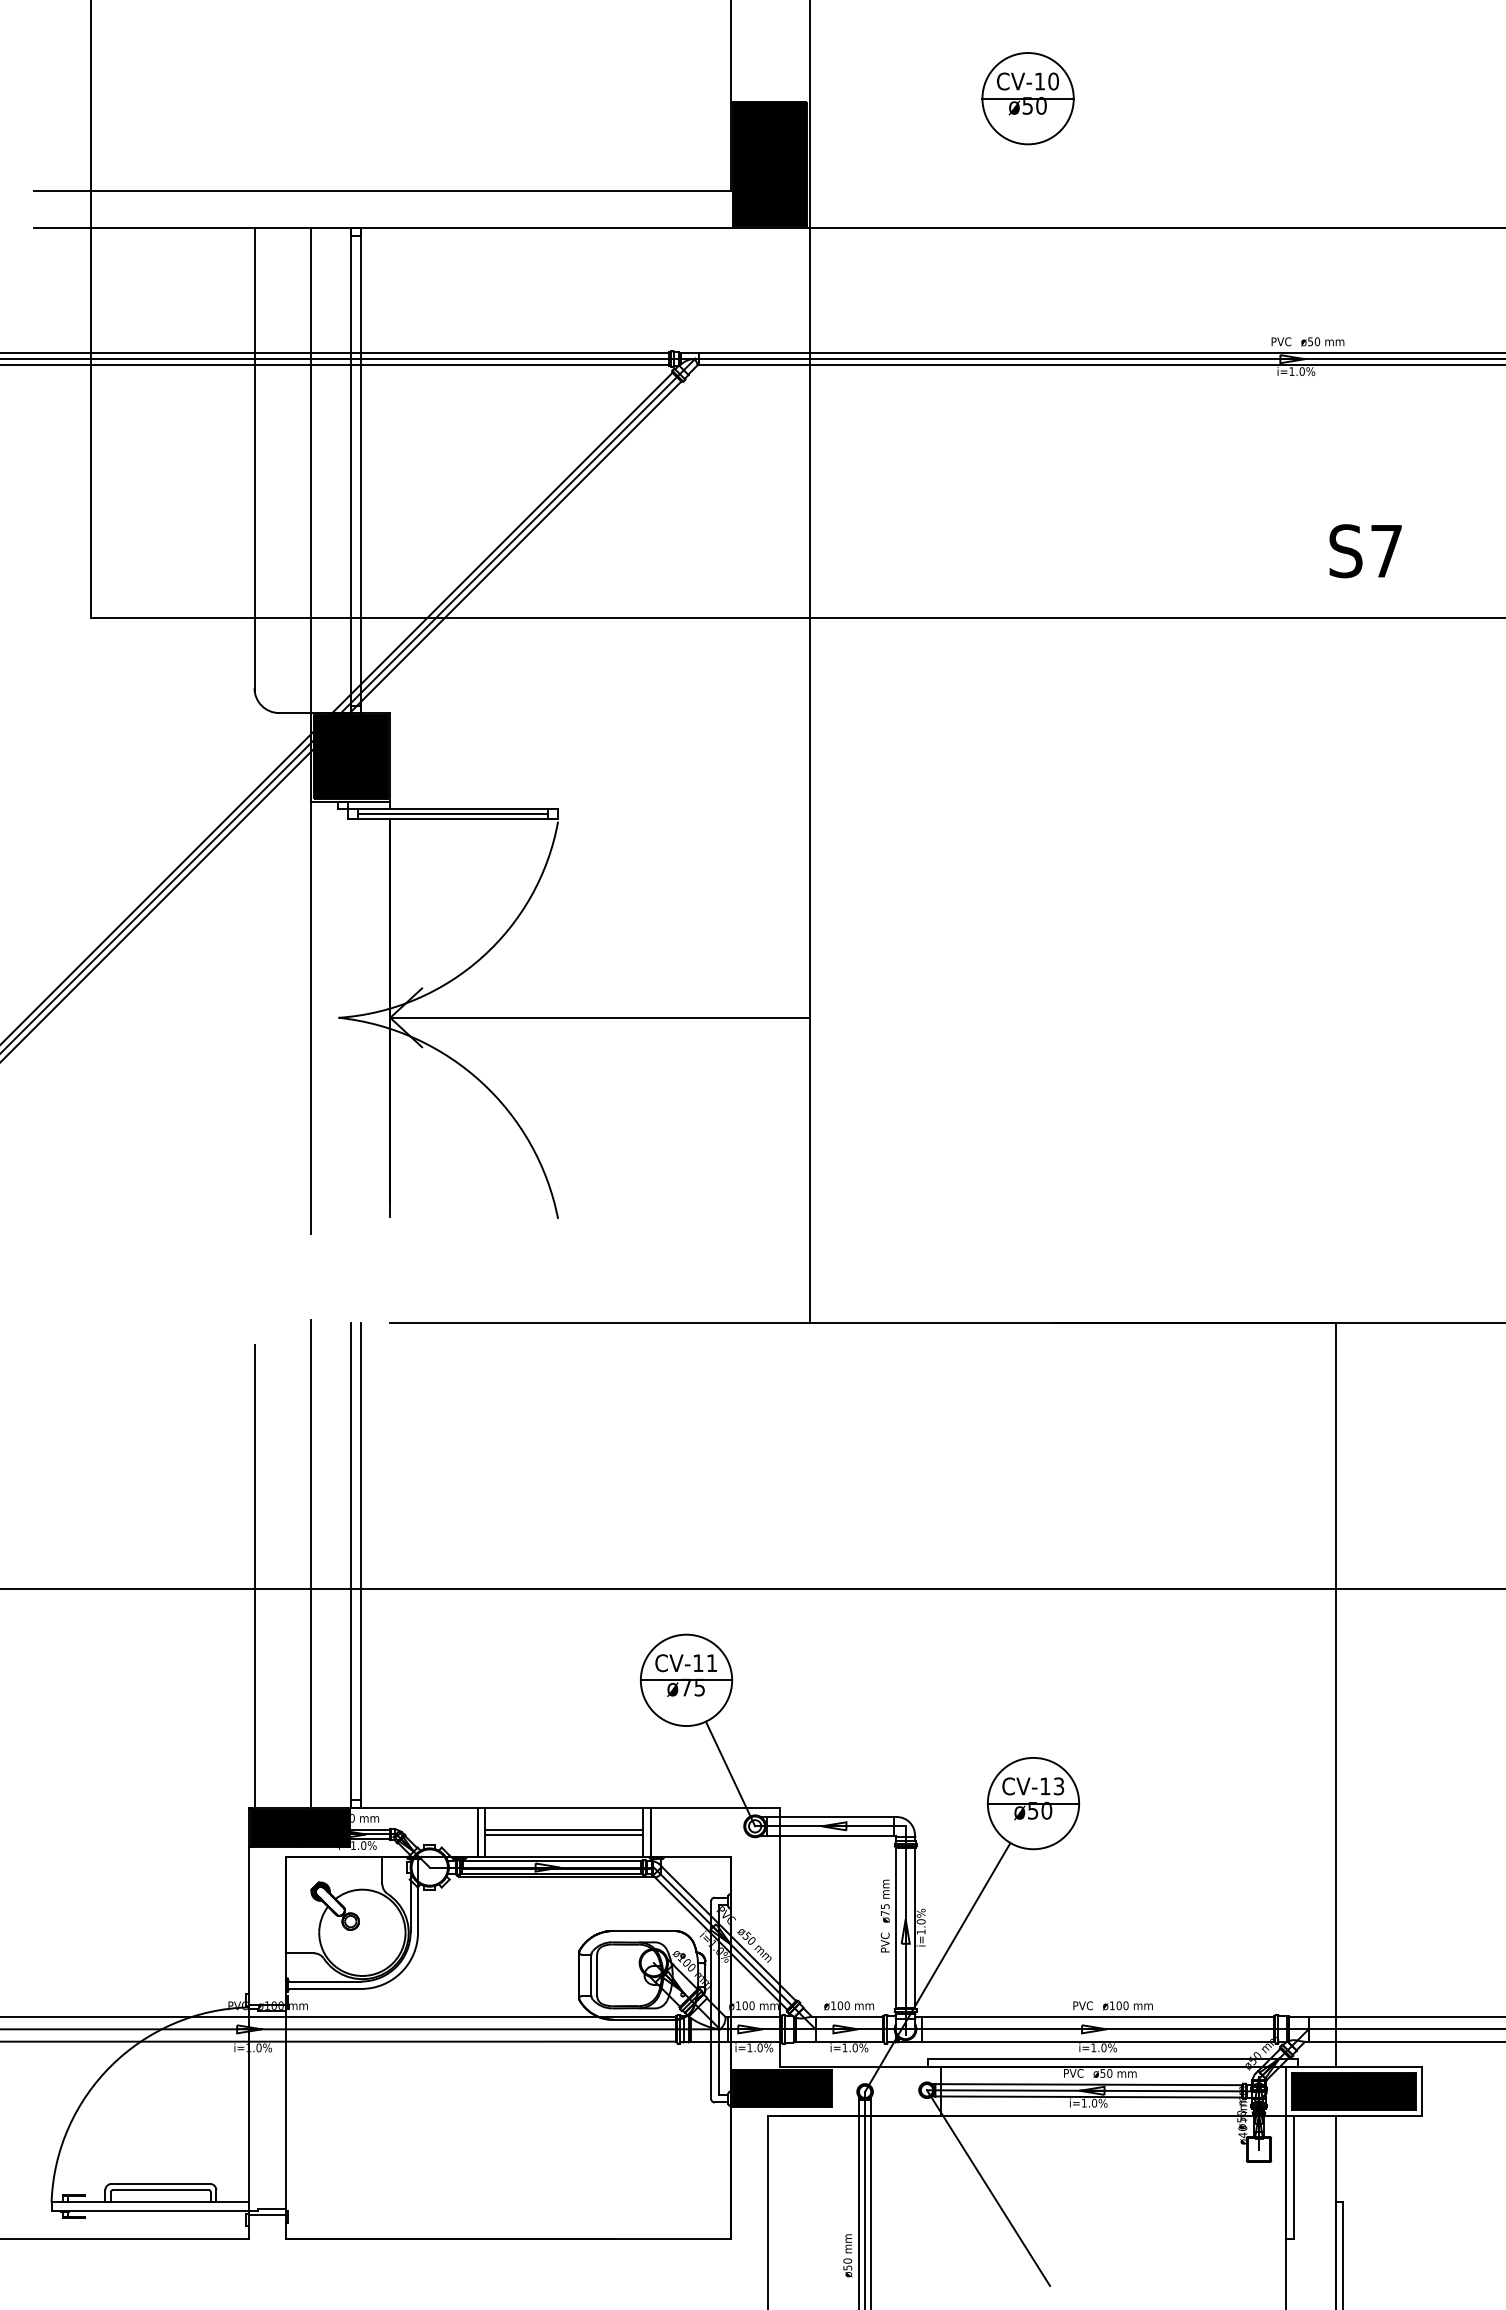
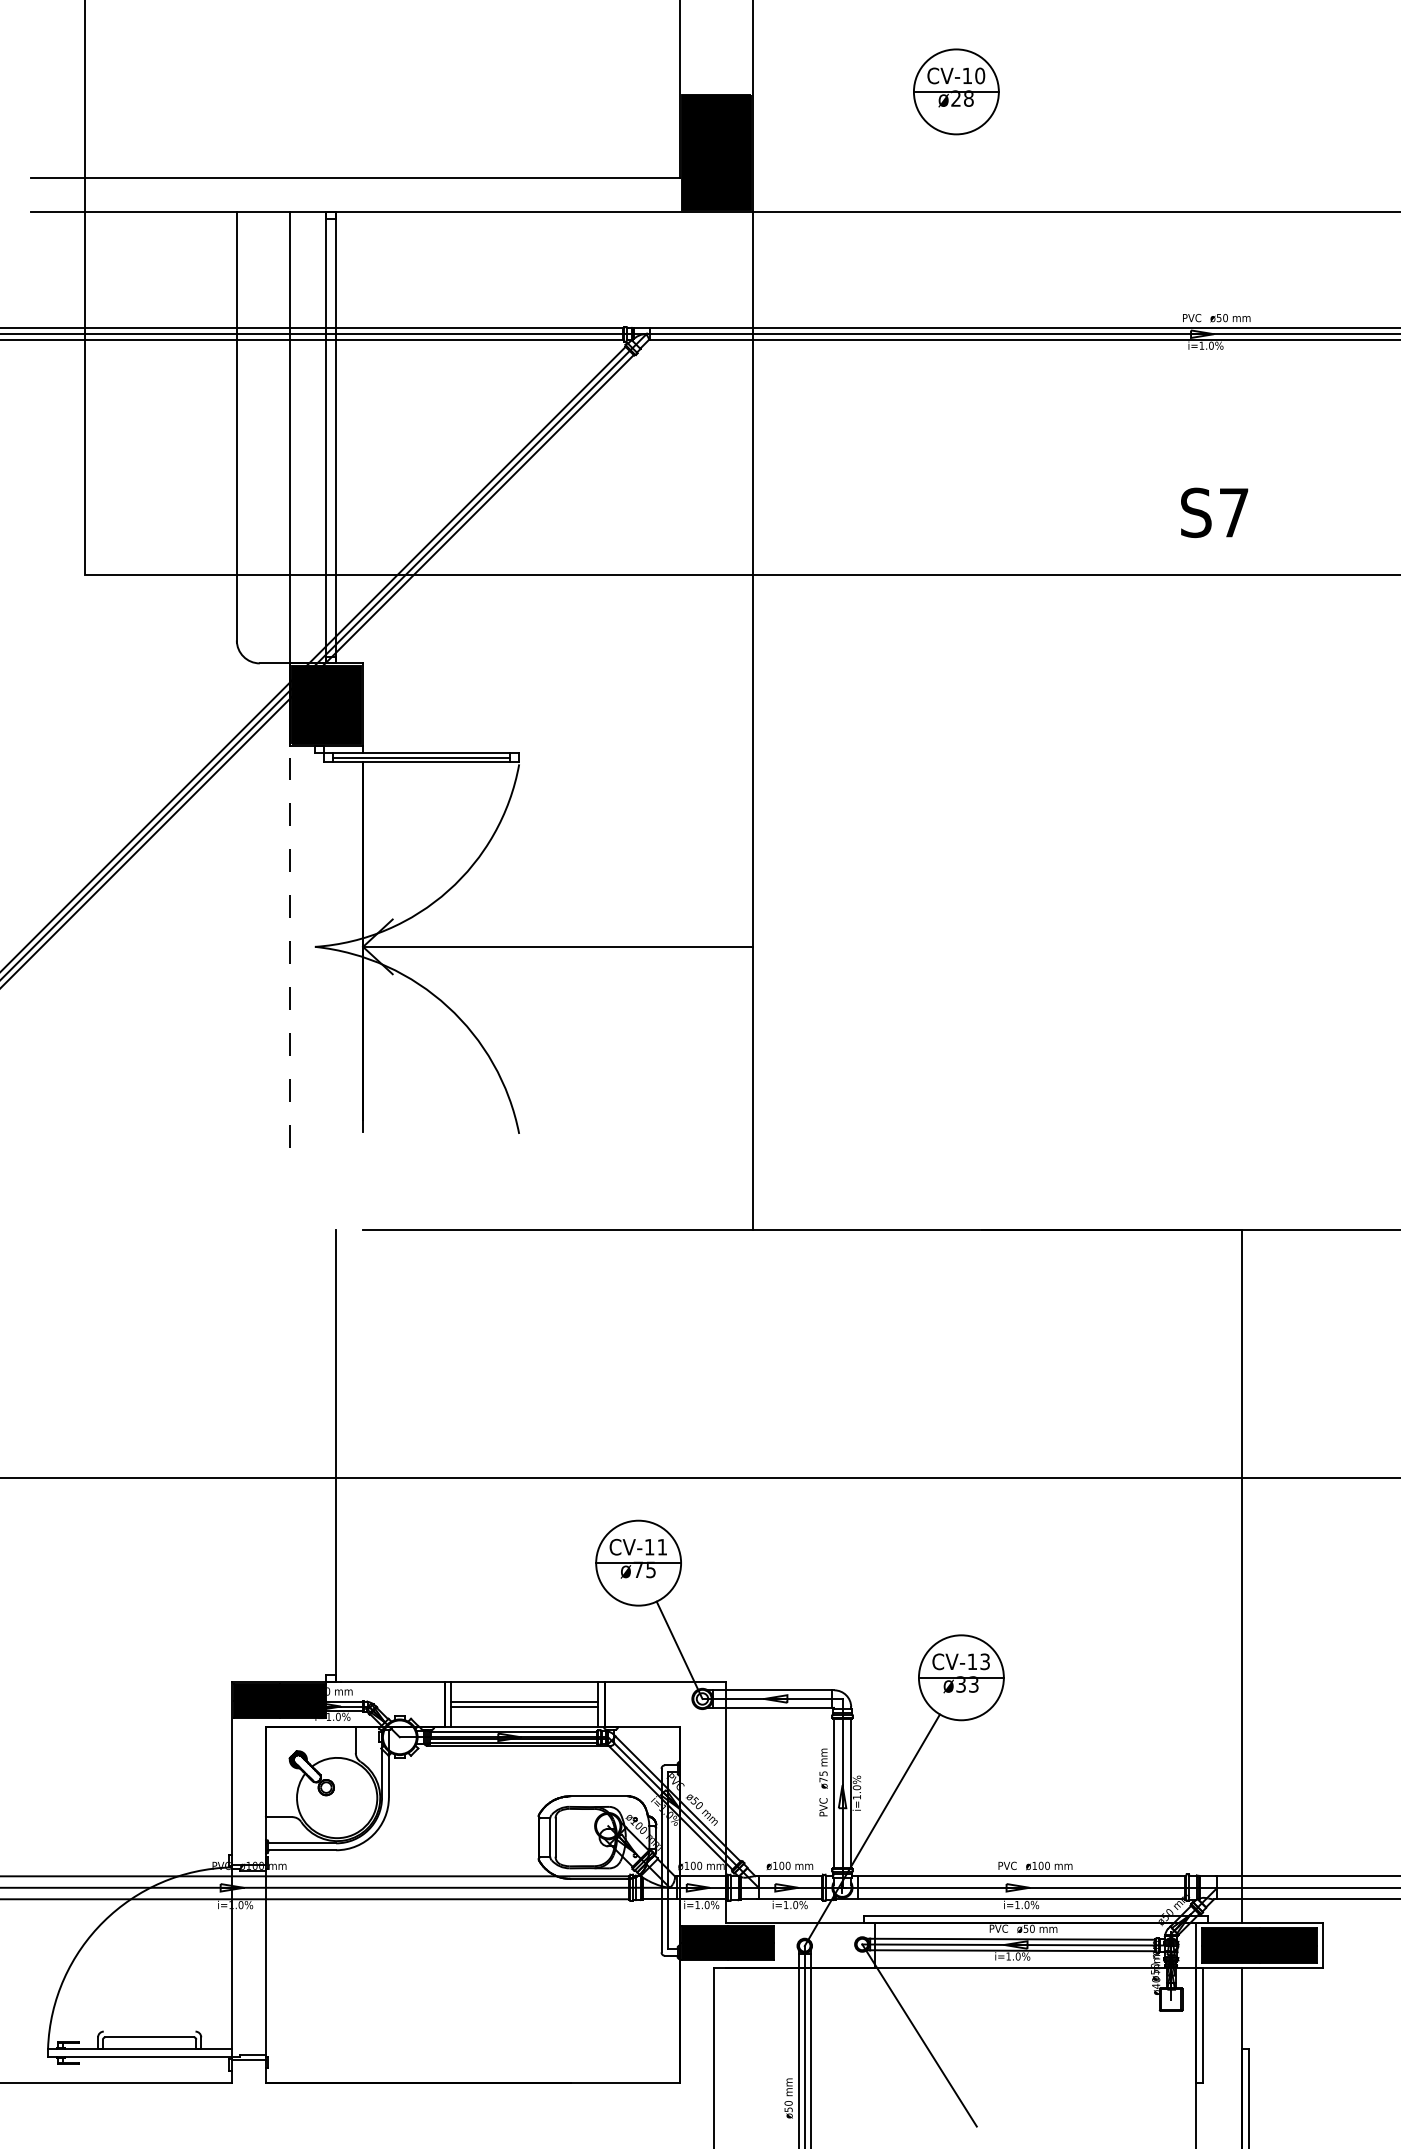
text: (1034, 105) -> (962, 98), ø50 -> ø28
text: (1365, 551) -> (1214, 513), moved
line: (311, 1017) -> (289, 946), solid -> dashed
line: (311, 1563) -> (289, 1454), removed
line: (350, 1564) -> (326, 1455), removed
line: (254, 1575) -> (236, 1465), removed
text: (1040, 1810) -> (967, 1684), ø50 -> ø33
line: (160, 2183) -> (149, 2031), removed

